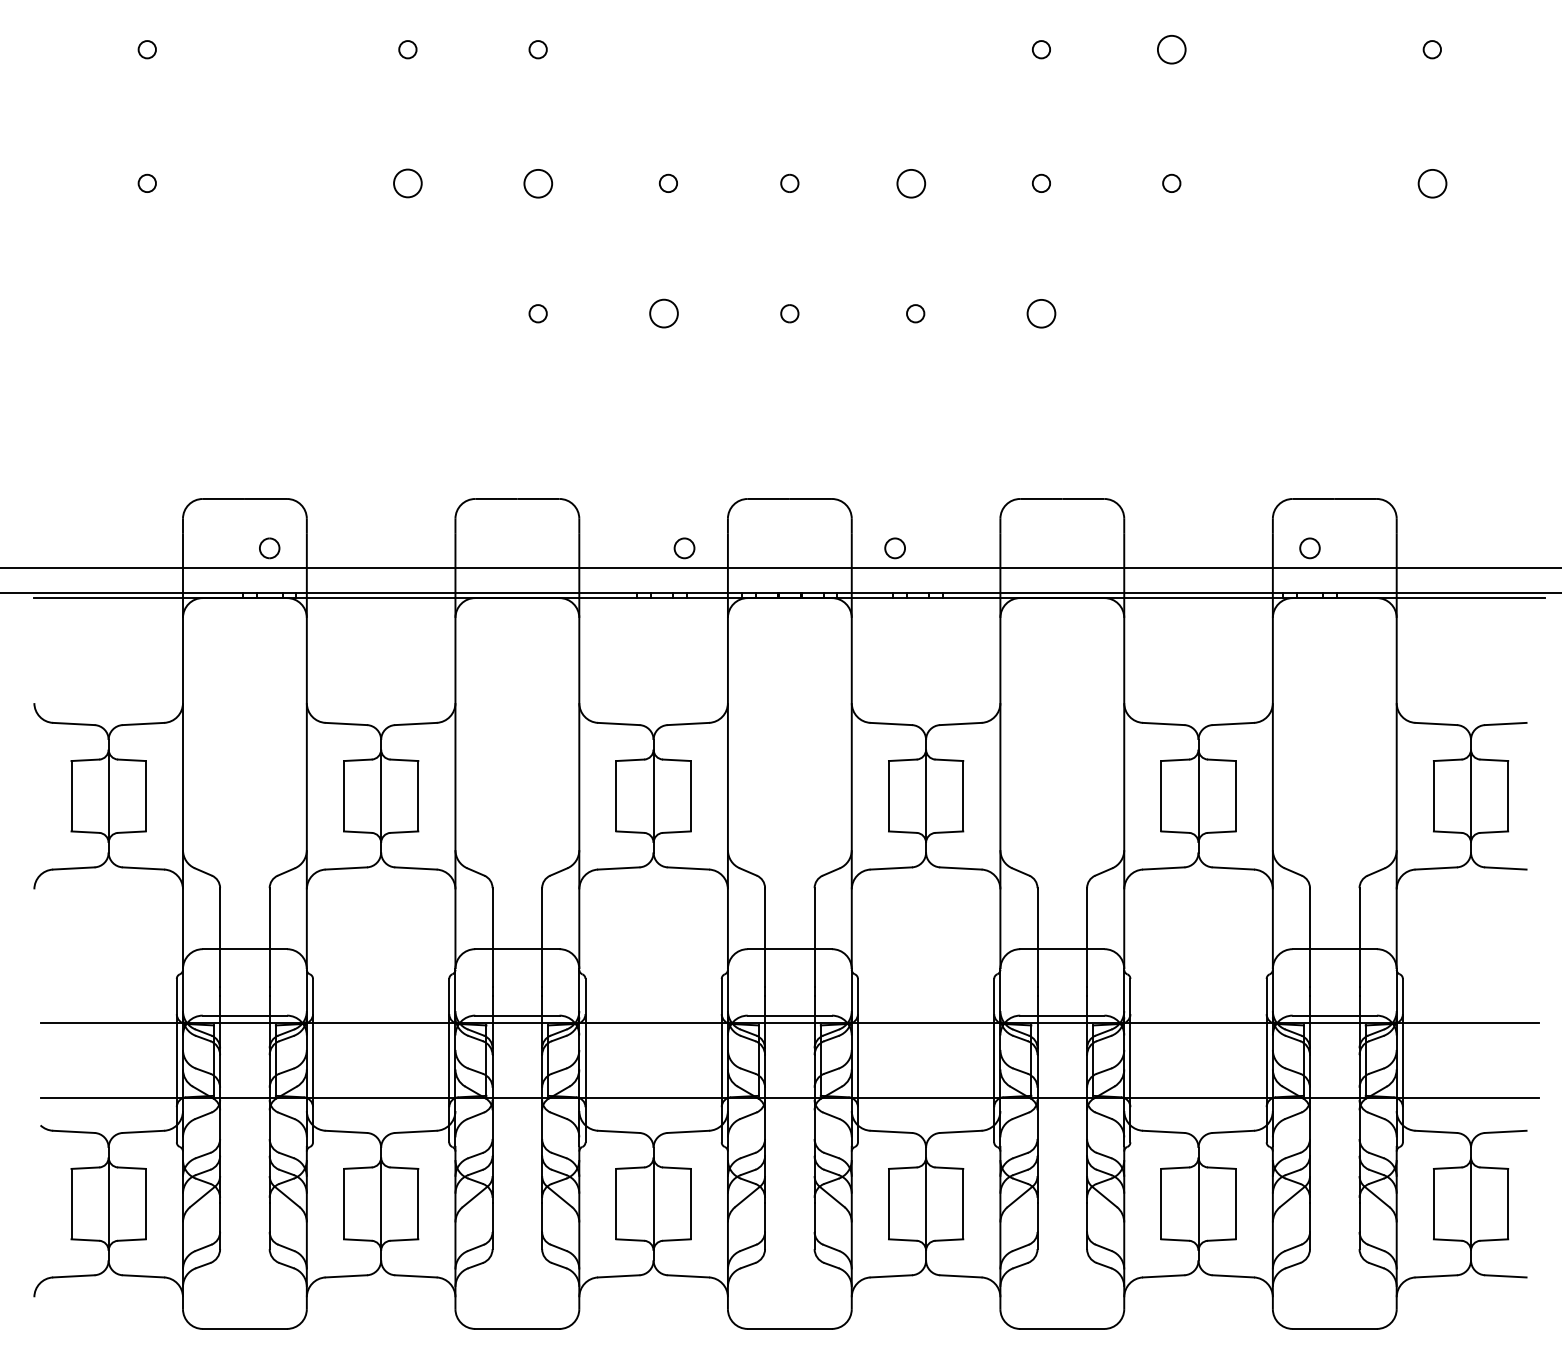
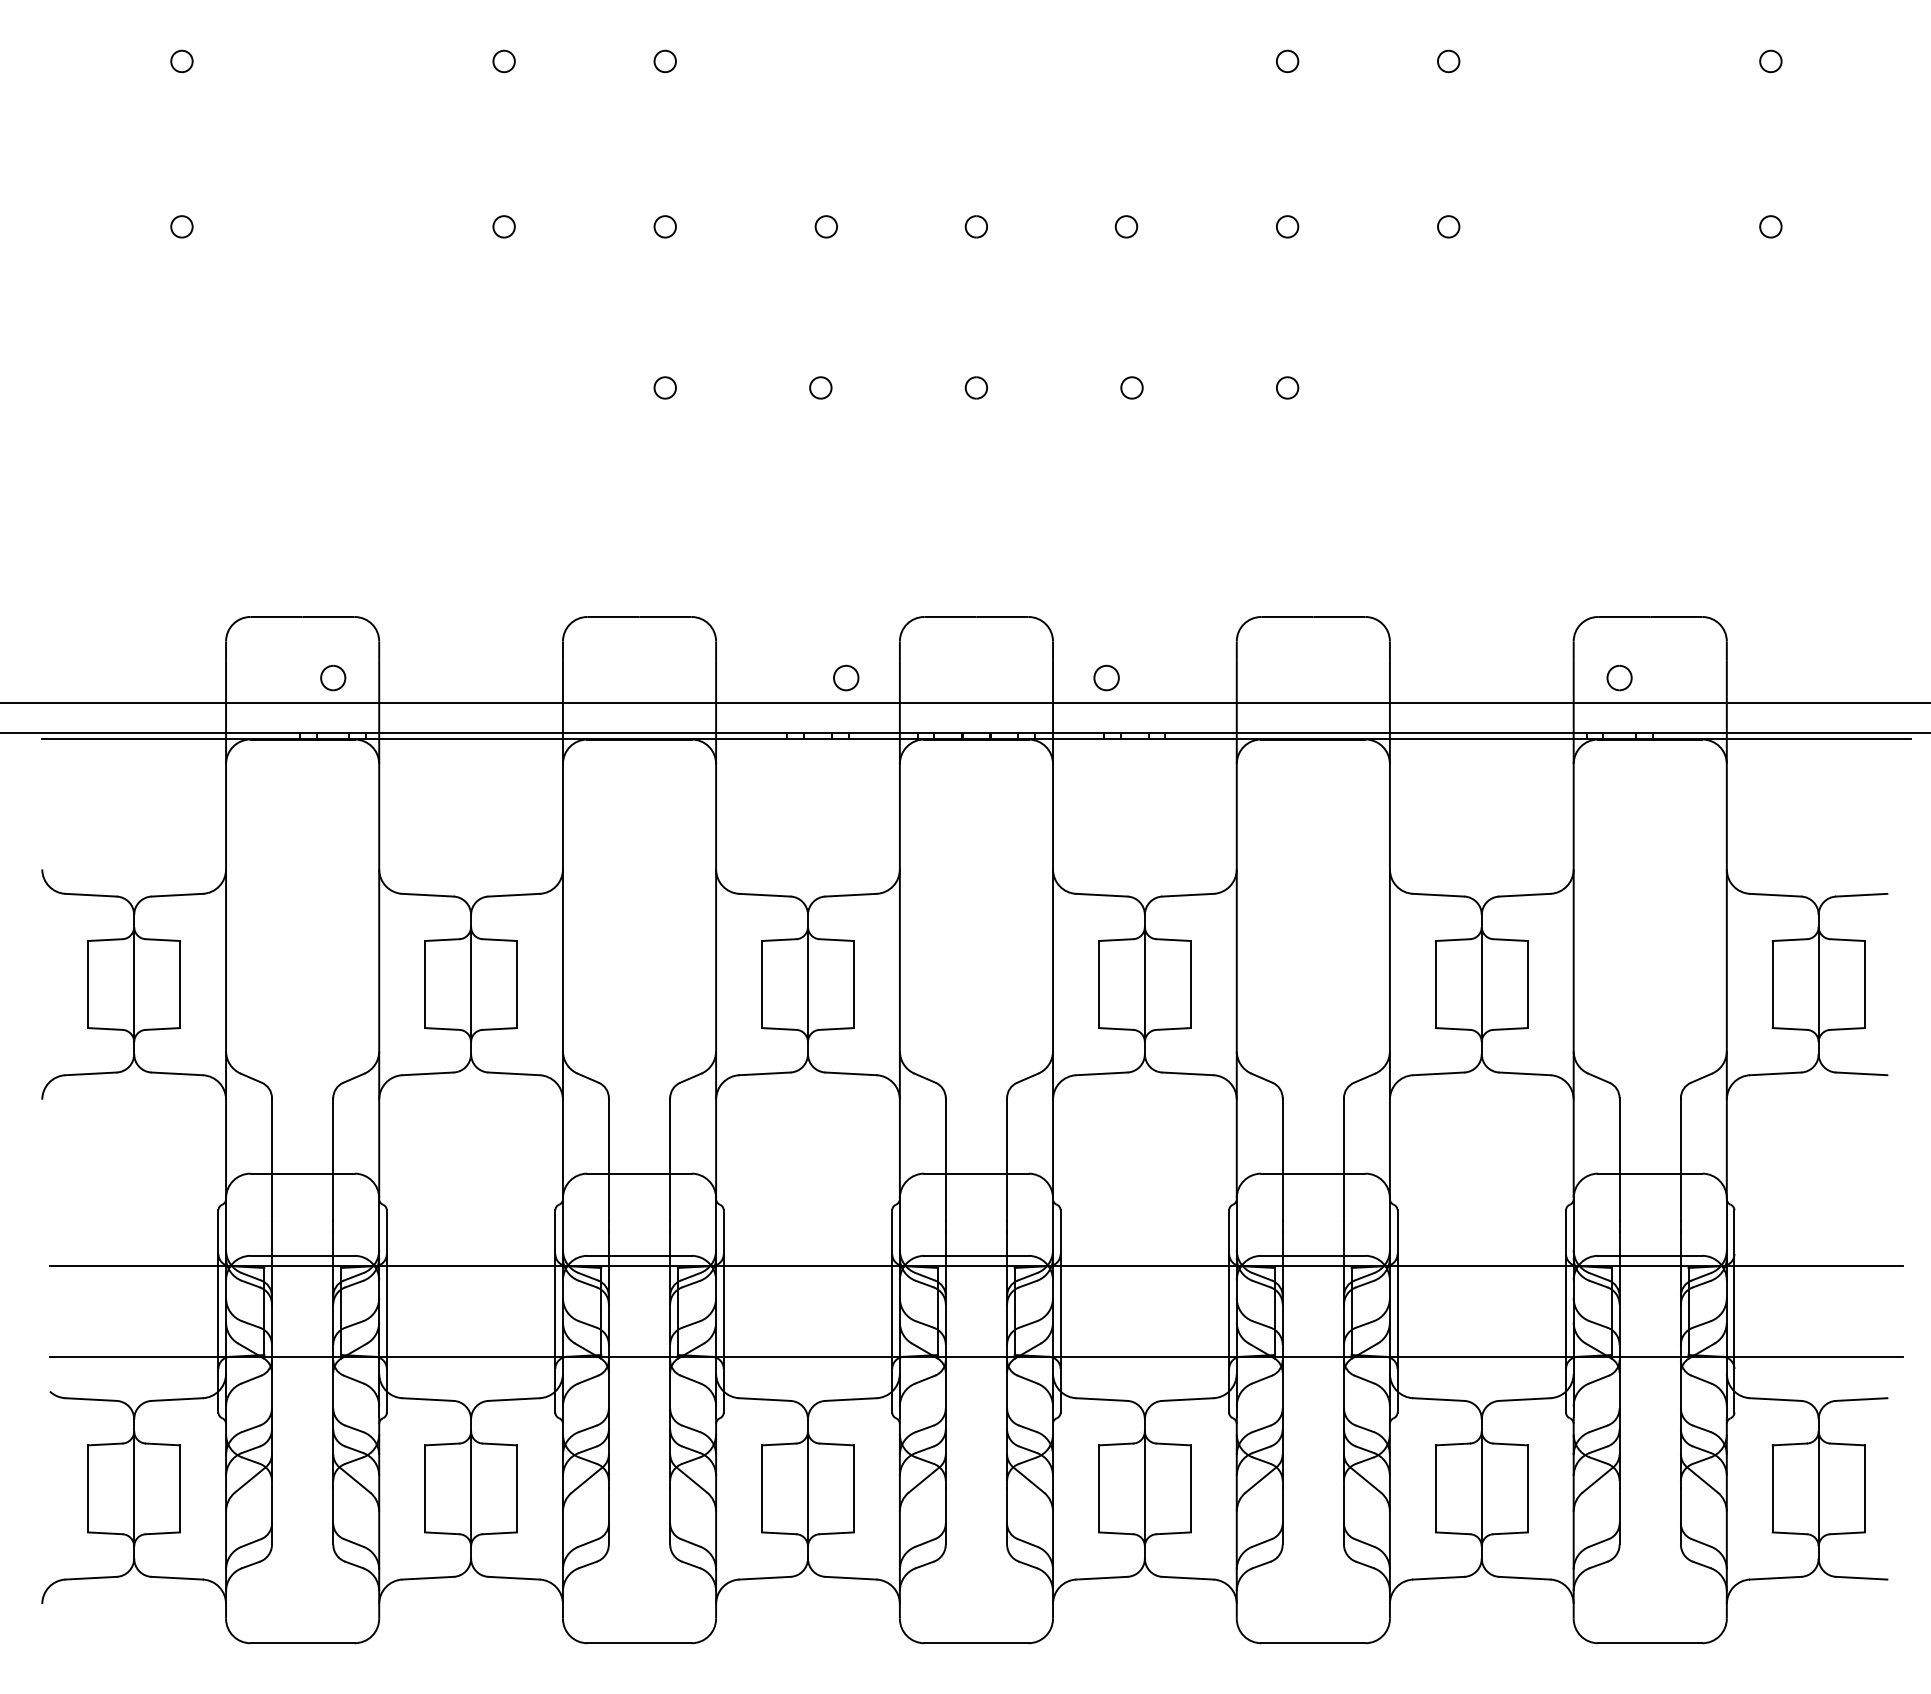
circle: (1171, 49) -> (1448, 61), size x0.62
circle: (537, 182) -> (664, 225), size x0.62
circle: (910, 182) -> (1125, 225), size x0.62
circle: (1431, 182) -> (1769, 225), size x0.62
circle: (407, 183) -> (503, 226), size x0.62
circle: (663, 313) -> (820, 387), size x0.62
circle: (1041, 313) -> (1287, 387), size x0.62

